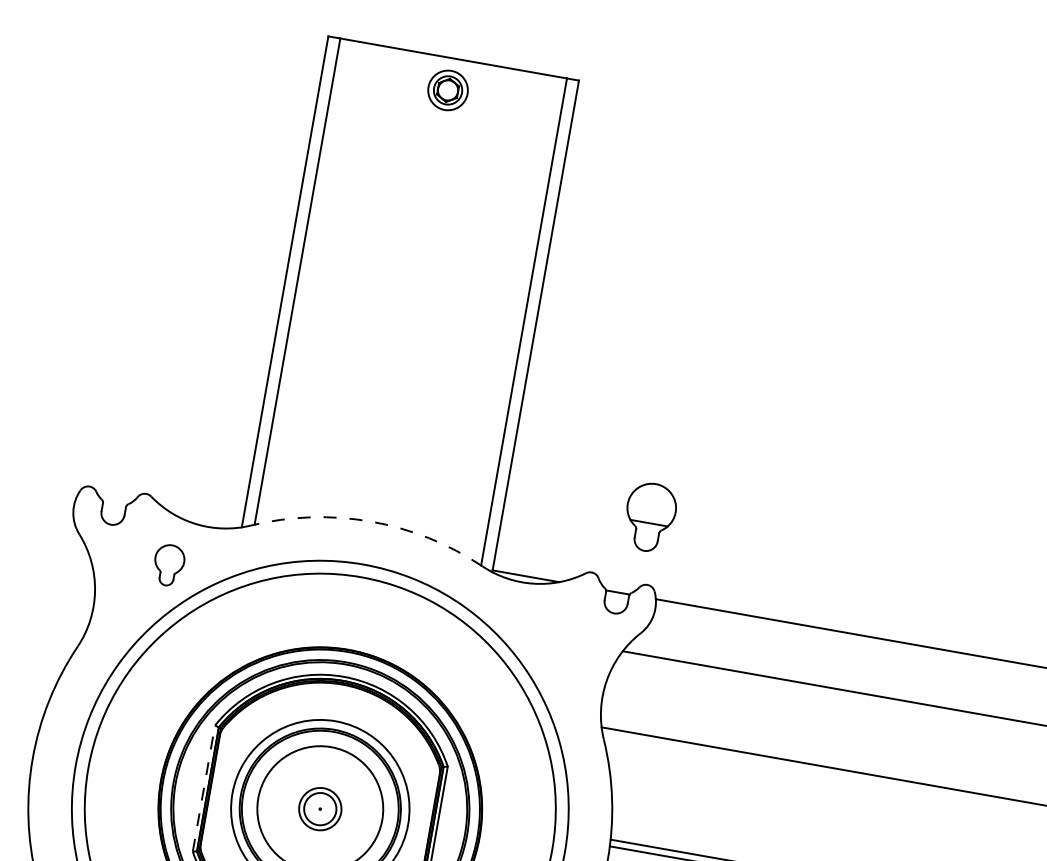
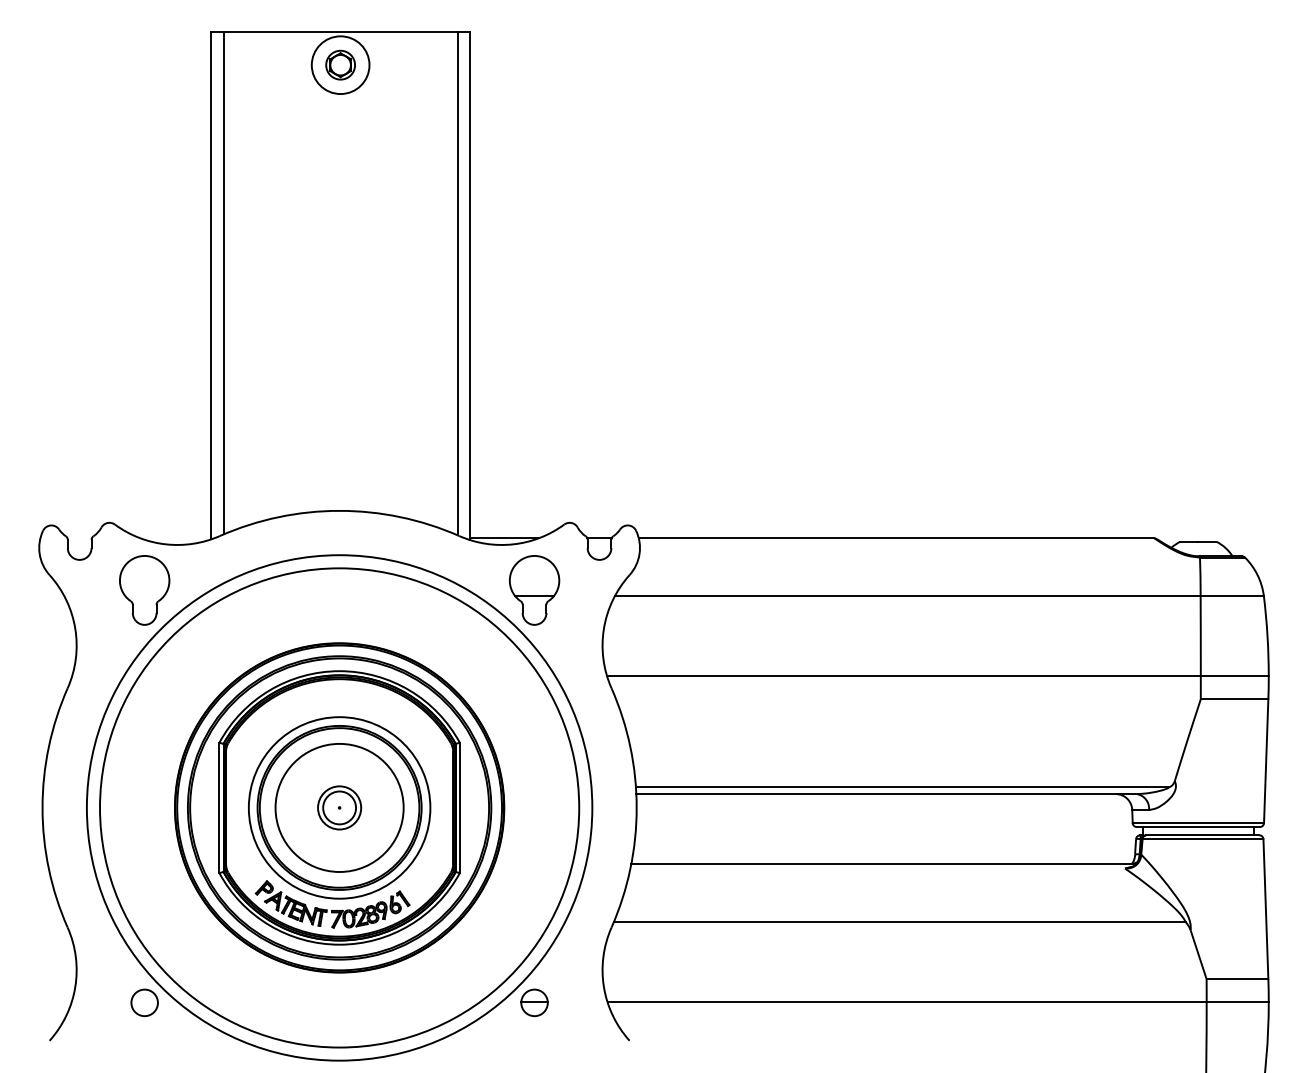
circle: (447, 90) -> (340, 65), size x1.43
part: (650, 517) -> (534, 590), moved
arc: (370, 521) -> (339, 510), dashed -> solid
part: (168, 565) -> (144, 590), size x1.67
line: (204, 788) -> (219, 807), dashed -> solid

